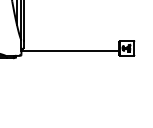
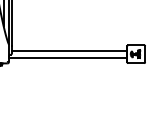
line: (71, 45) -> (69, 50), added

